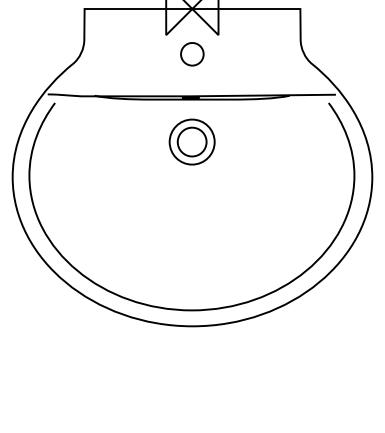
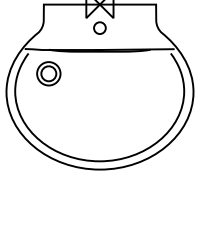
part: (191, 141) -> (48, 73), moved

